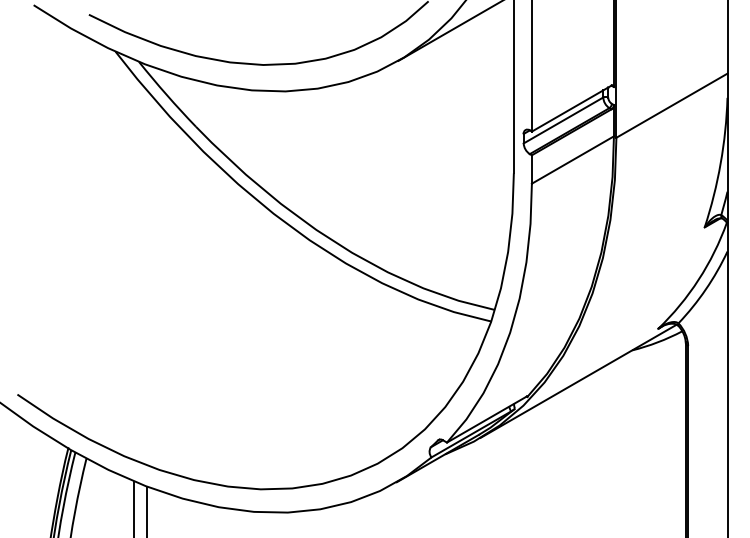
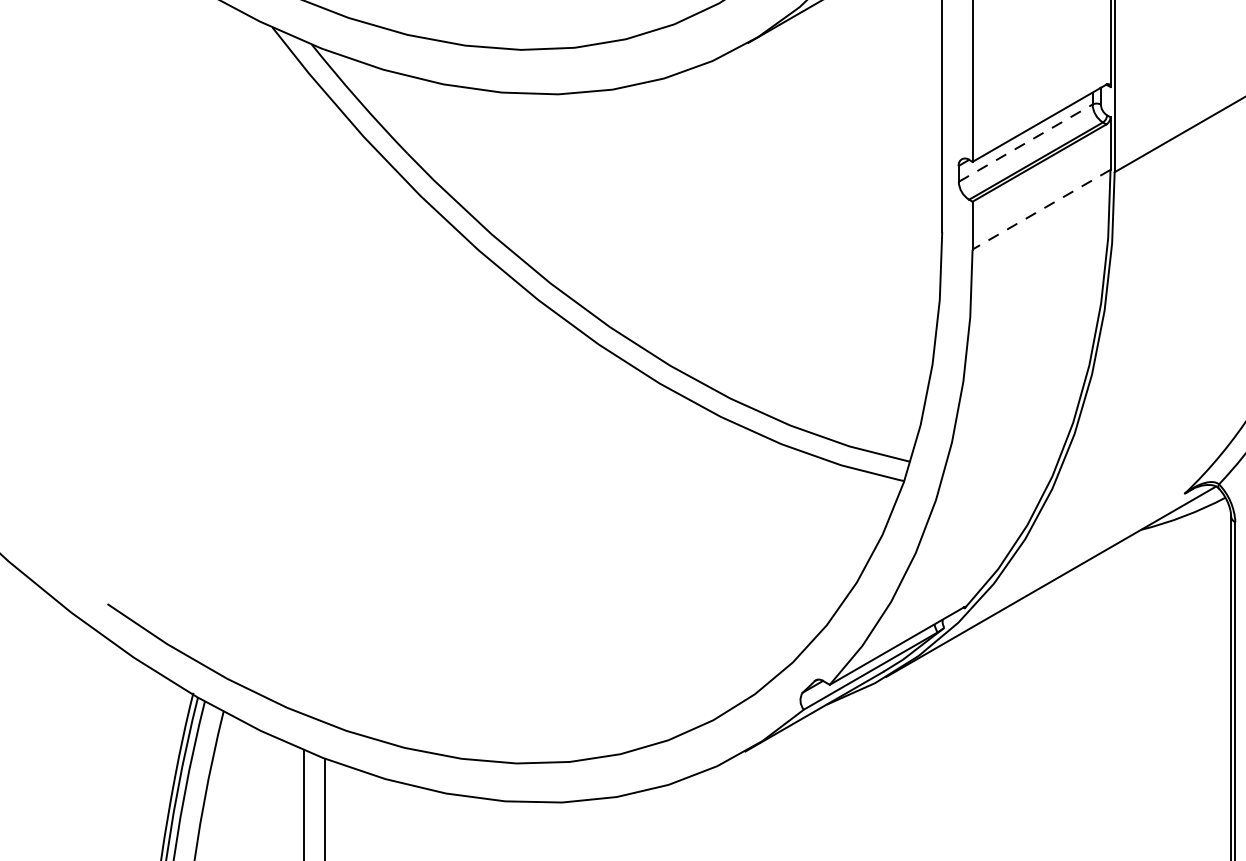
line: (563, 120) -> (1025, 143), solid -> dashed
line: (572, 160) -> (1040, 210), solid -> dashed

